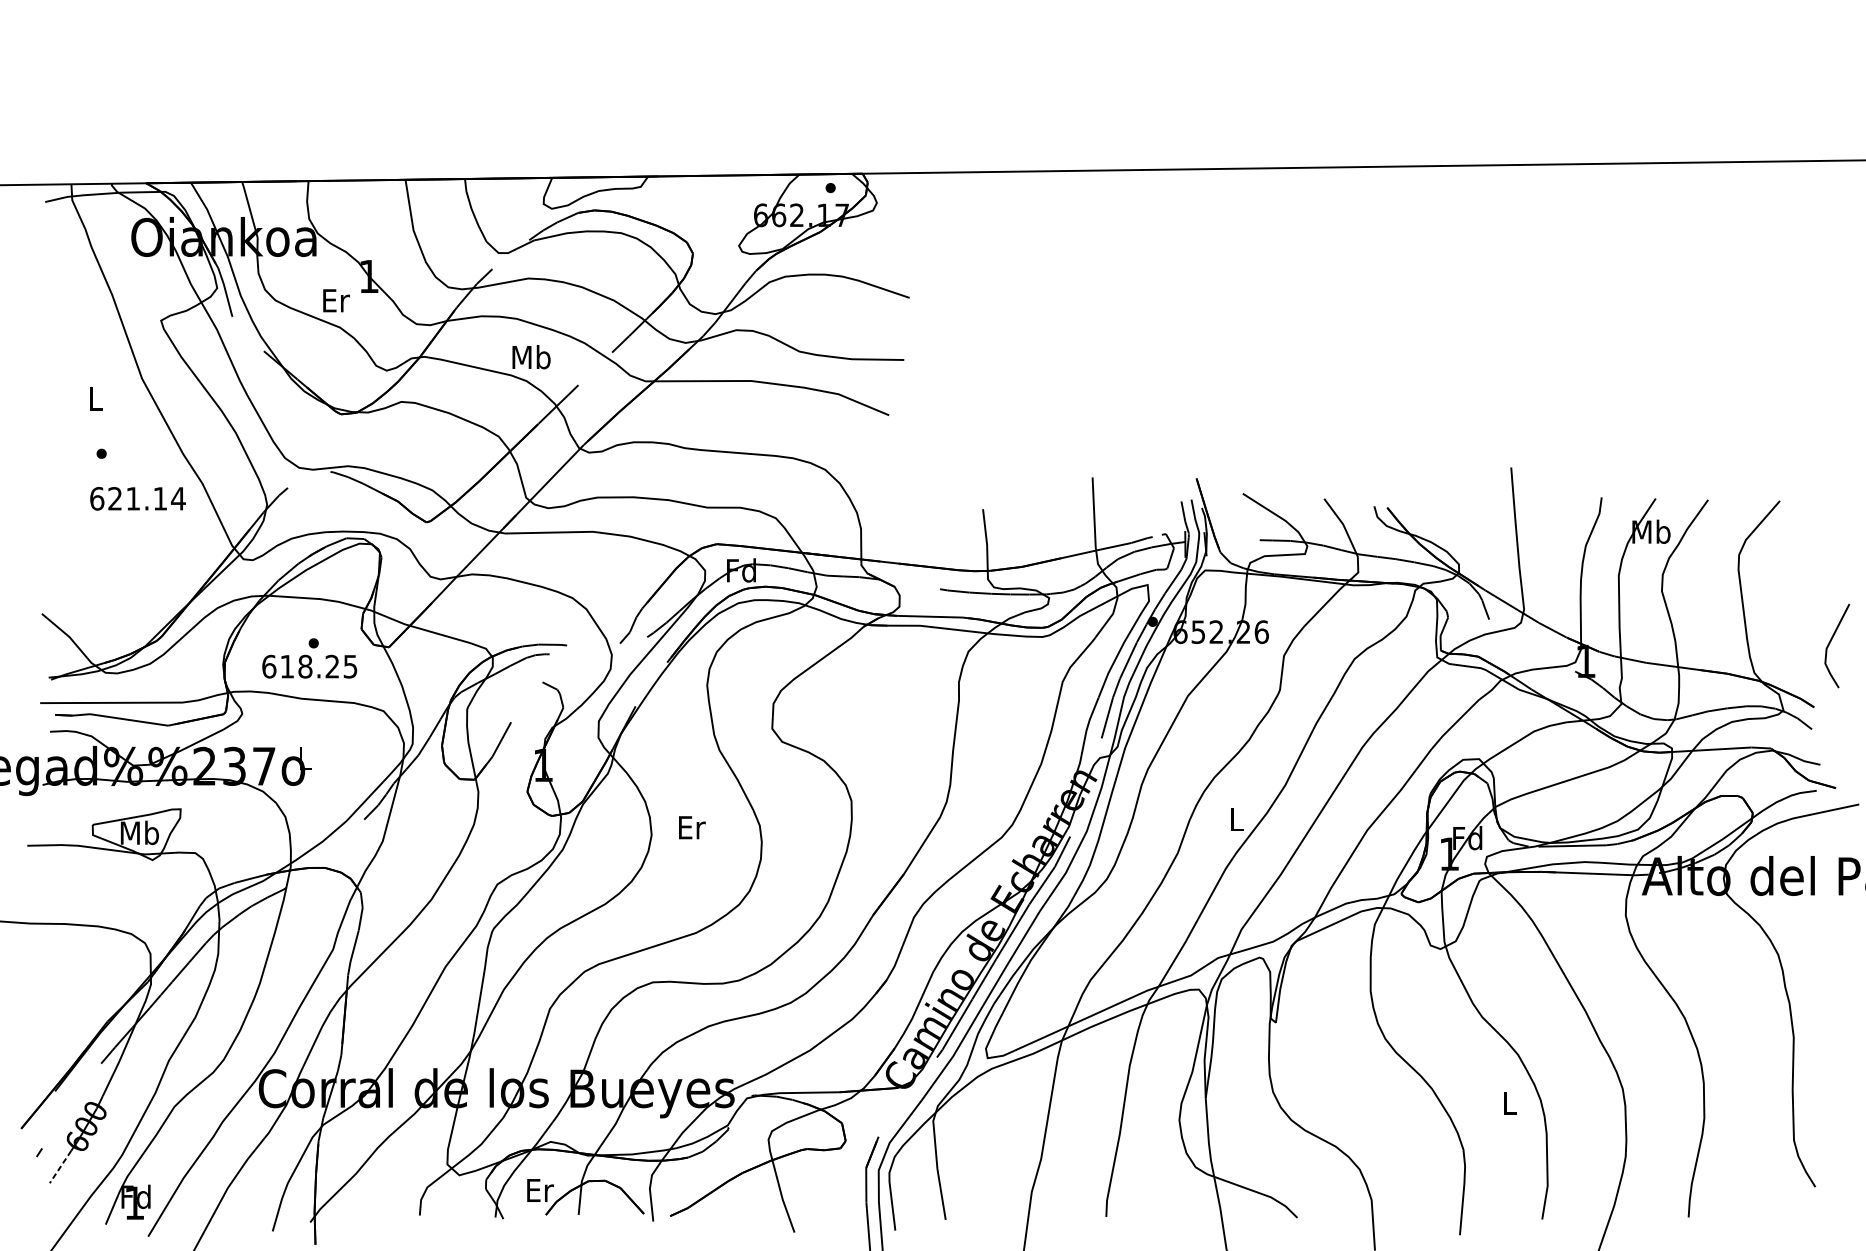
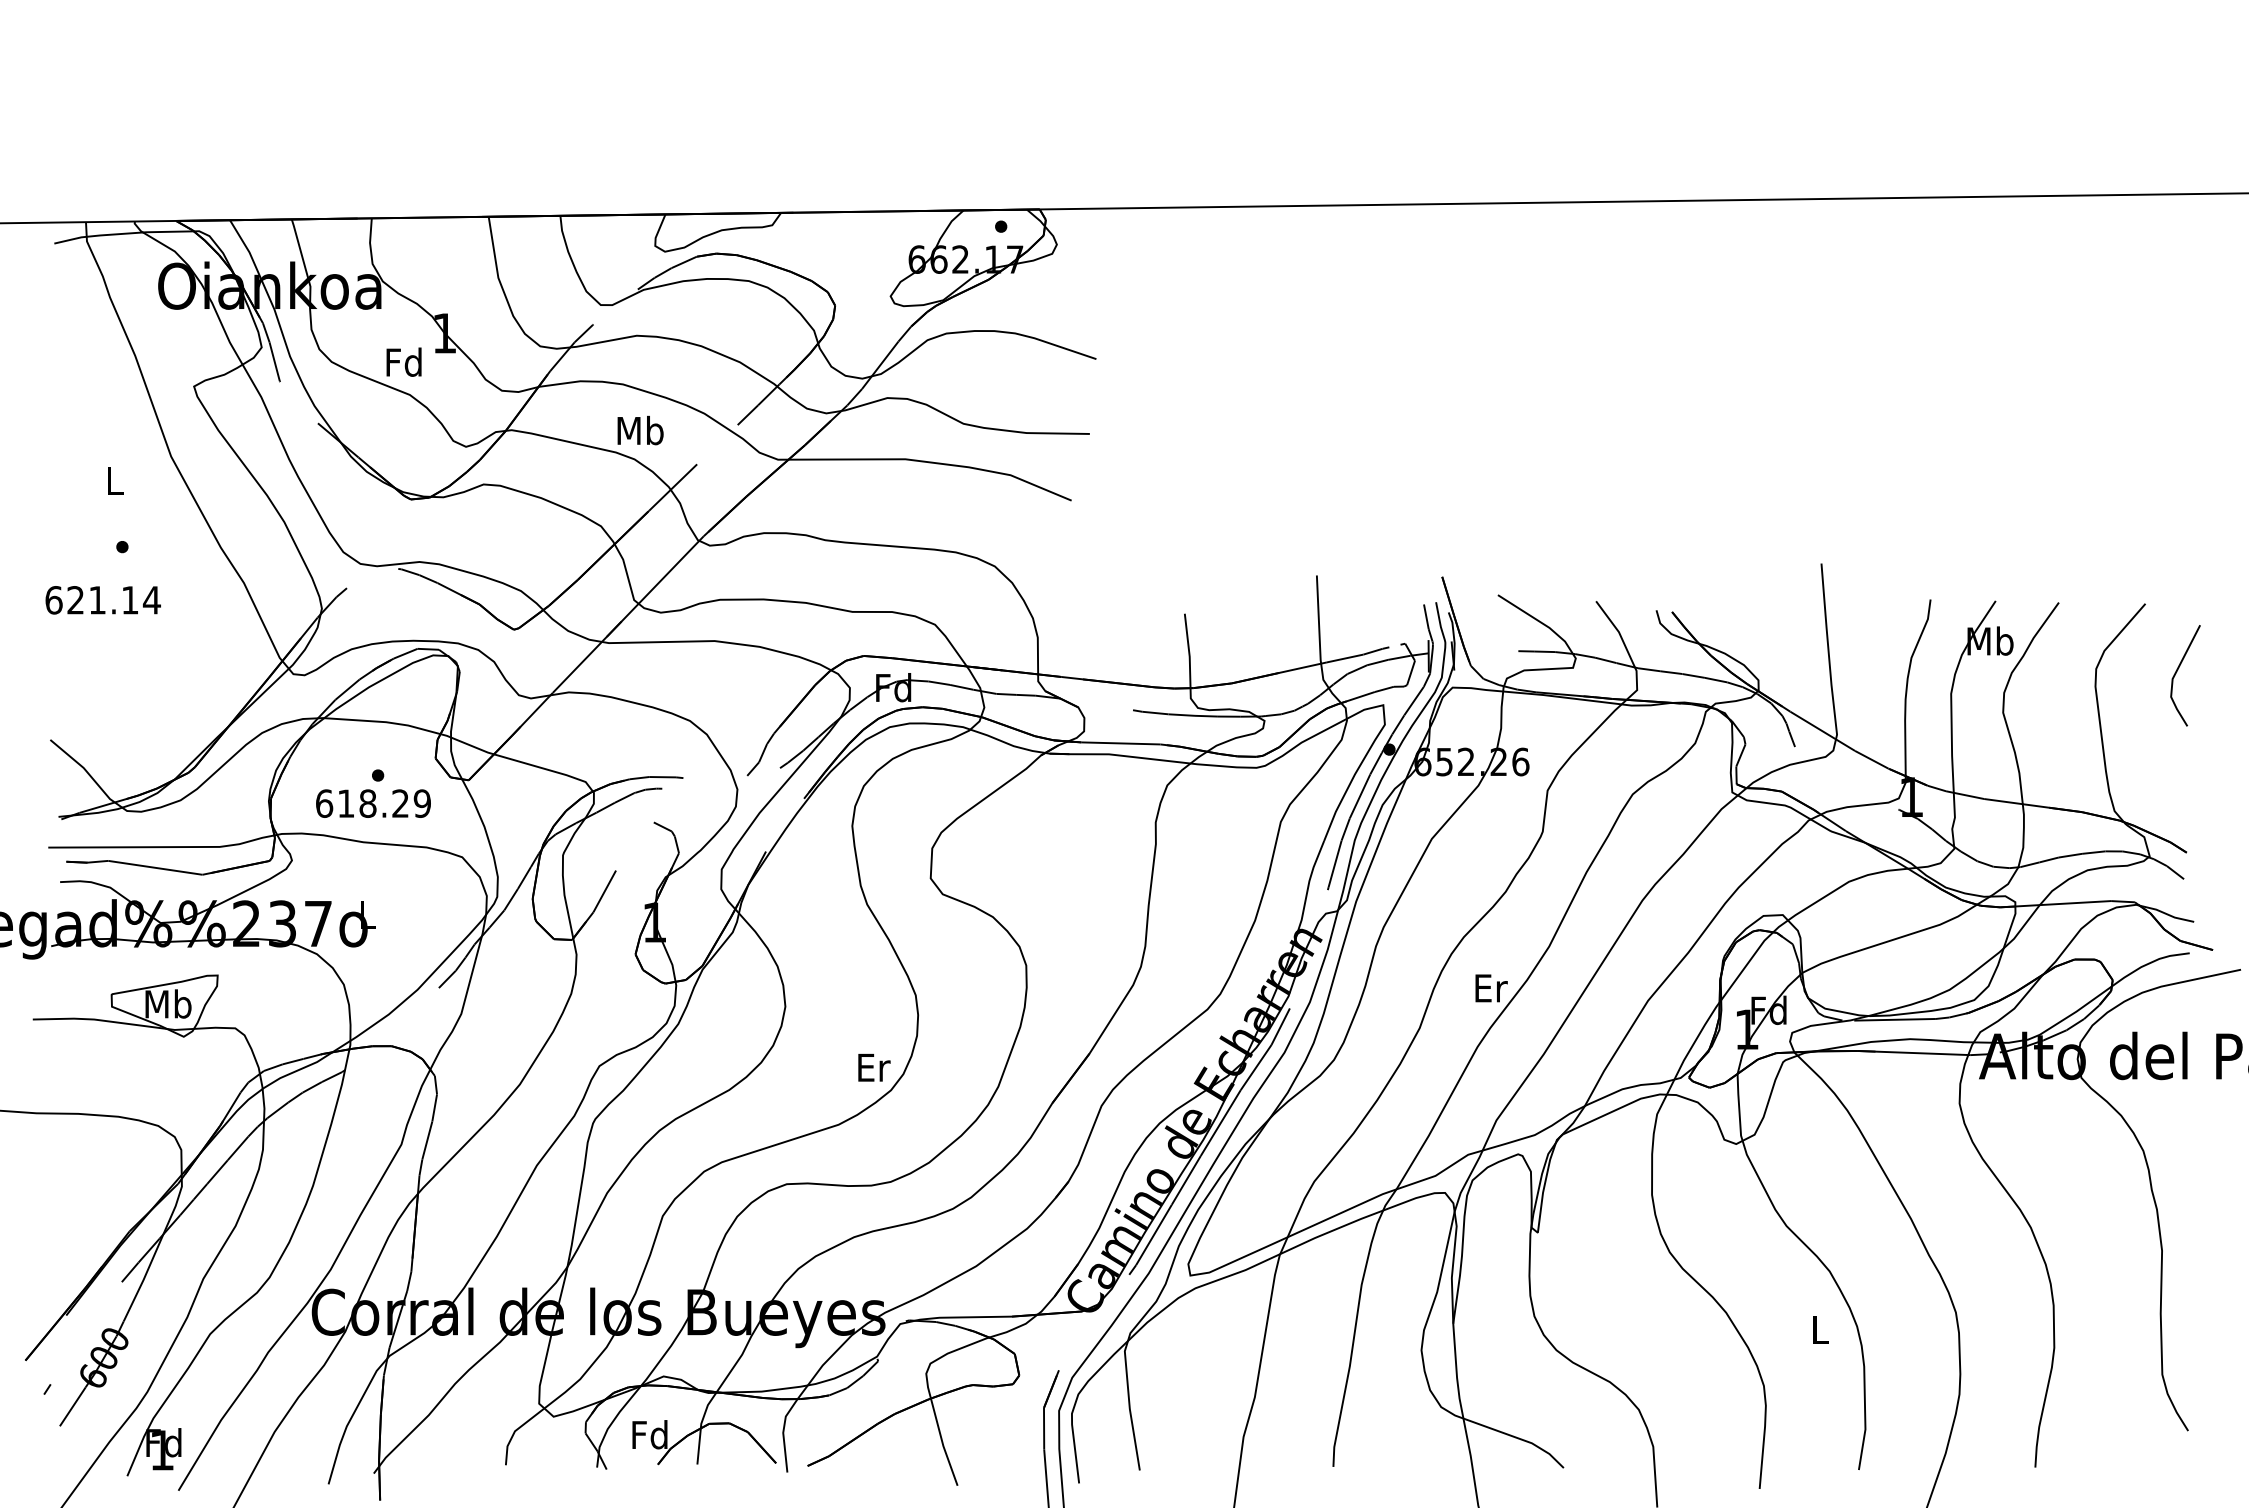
text: (334, 299) -> (403, 361), Er -> Fd
text: (137, 498) -> (102, 600), moved
line: (1830, 642) -> (2177, 671), moved
text: (349, 666) -> (421, 803), 618.25 -> 618.29
text: (1237, 820) -> (1491, 988), L -> Er
text: (692, 827) -> (874, 1067), moved
line: (60, 1167) -> (72, 1407), dashed -> solid
text: (538, 1190) -> (649, 1434), Er -> Fd

